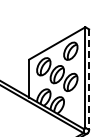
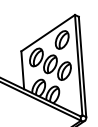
line: (89, 80) -> (82, 67), dashed -> solid

